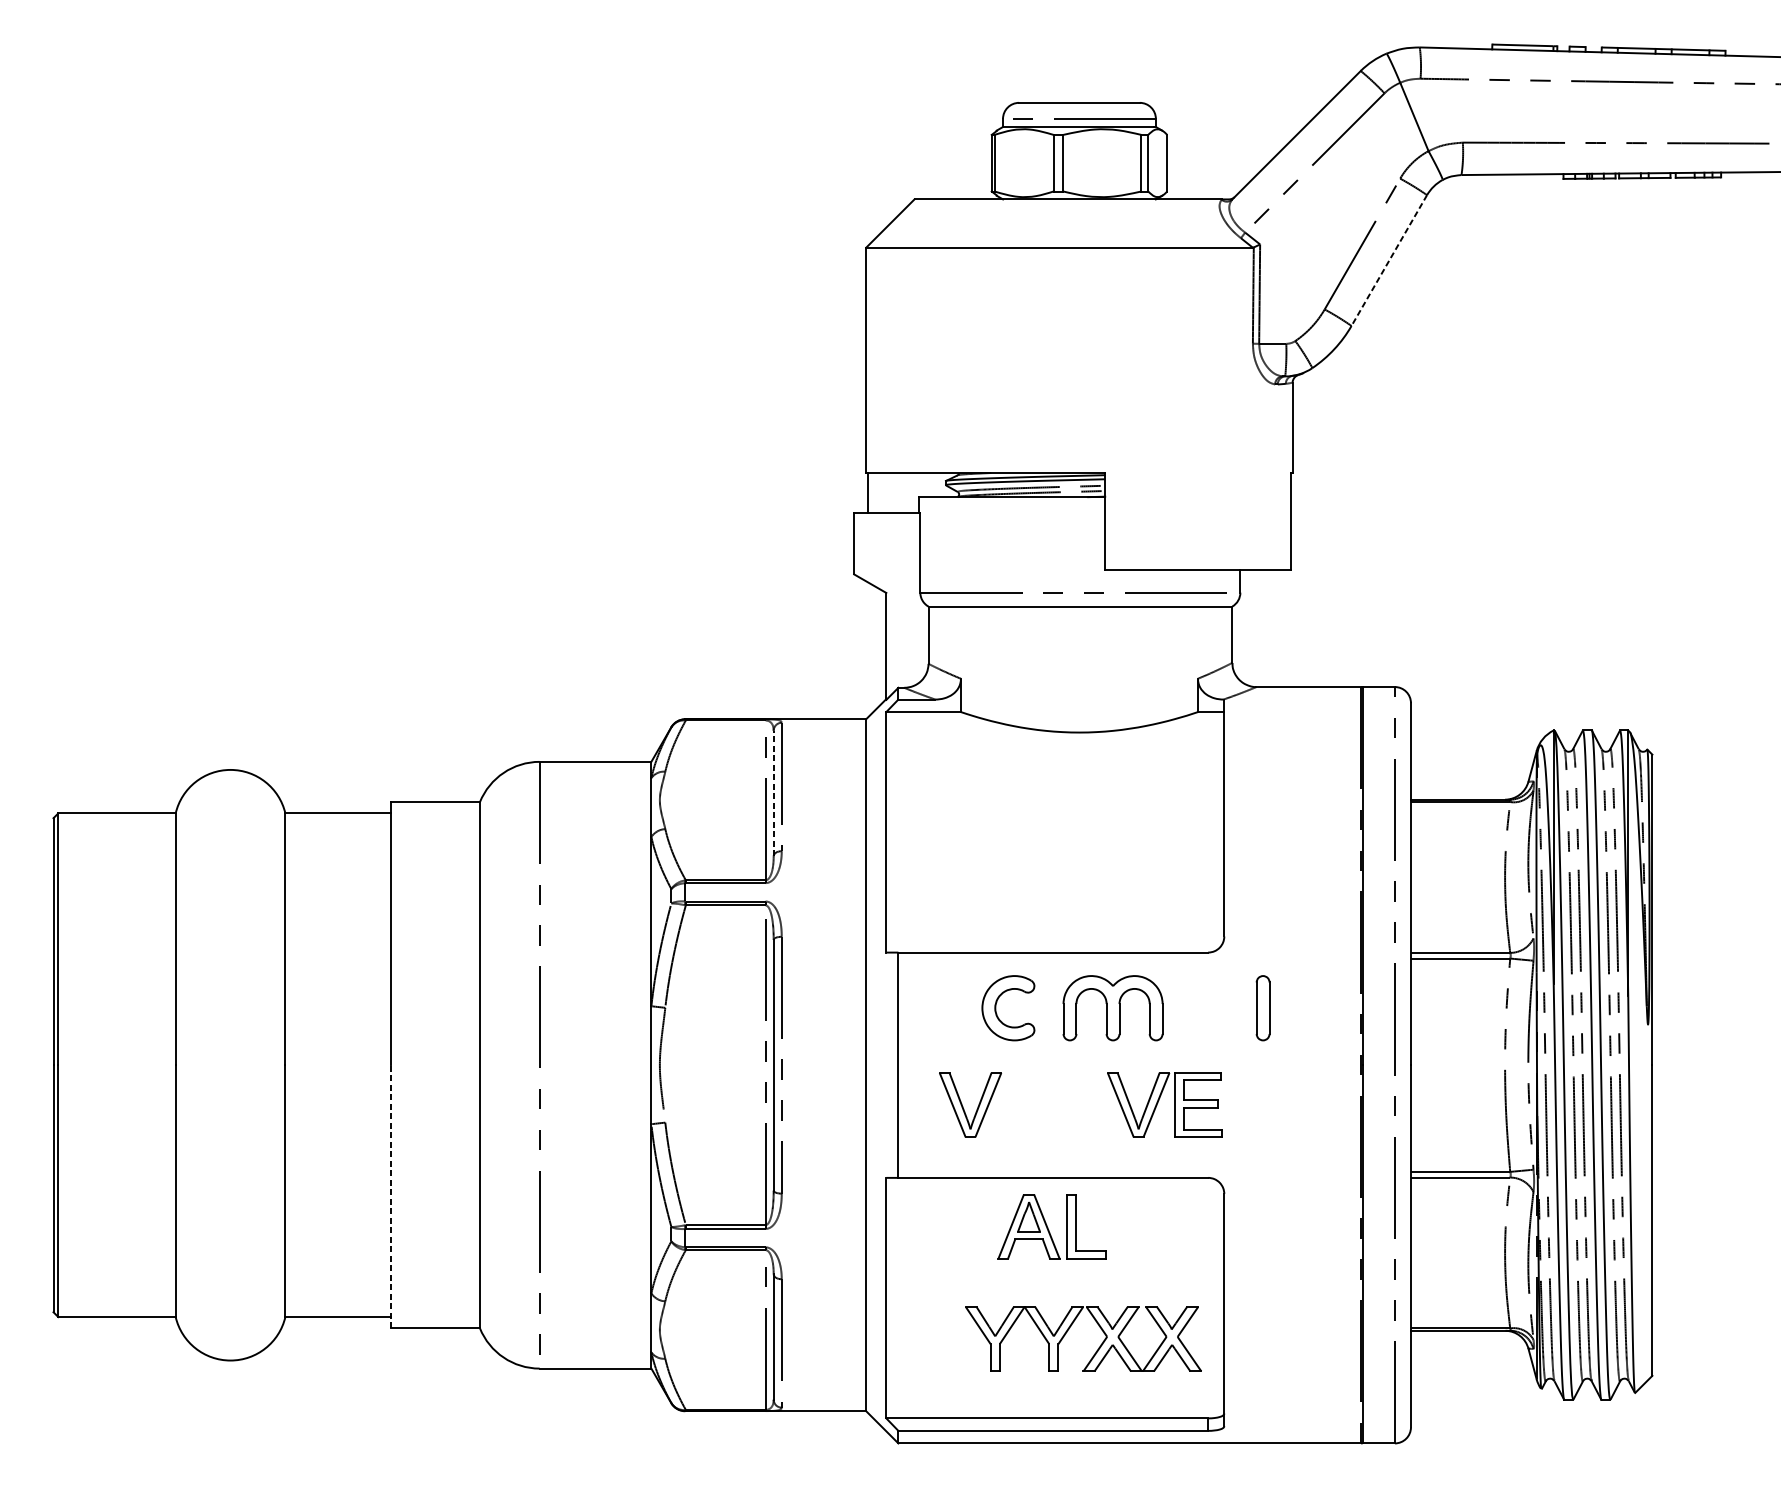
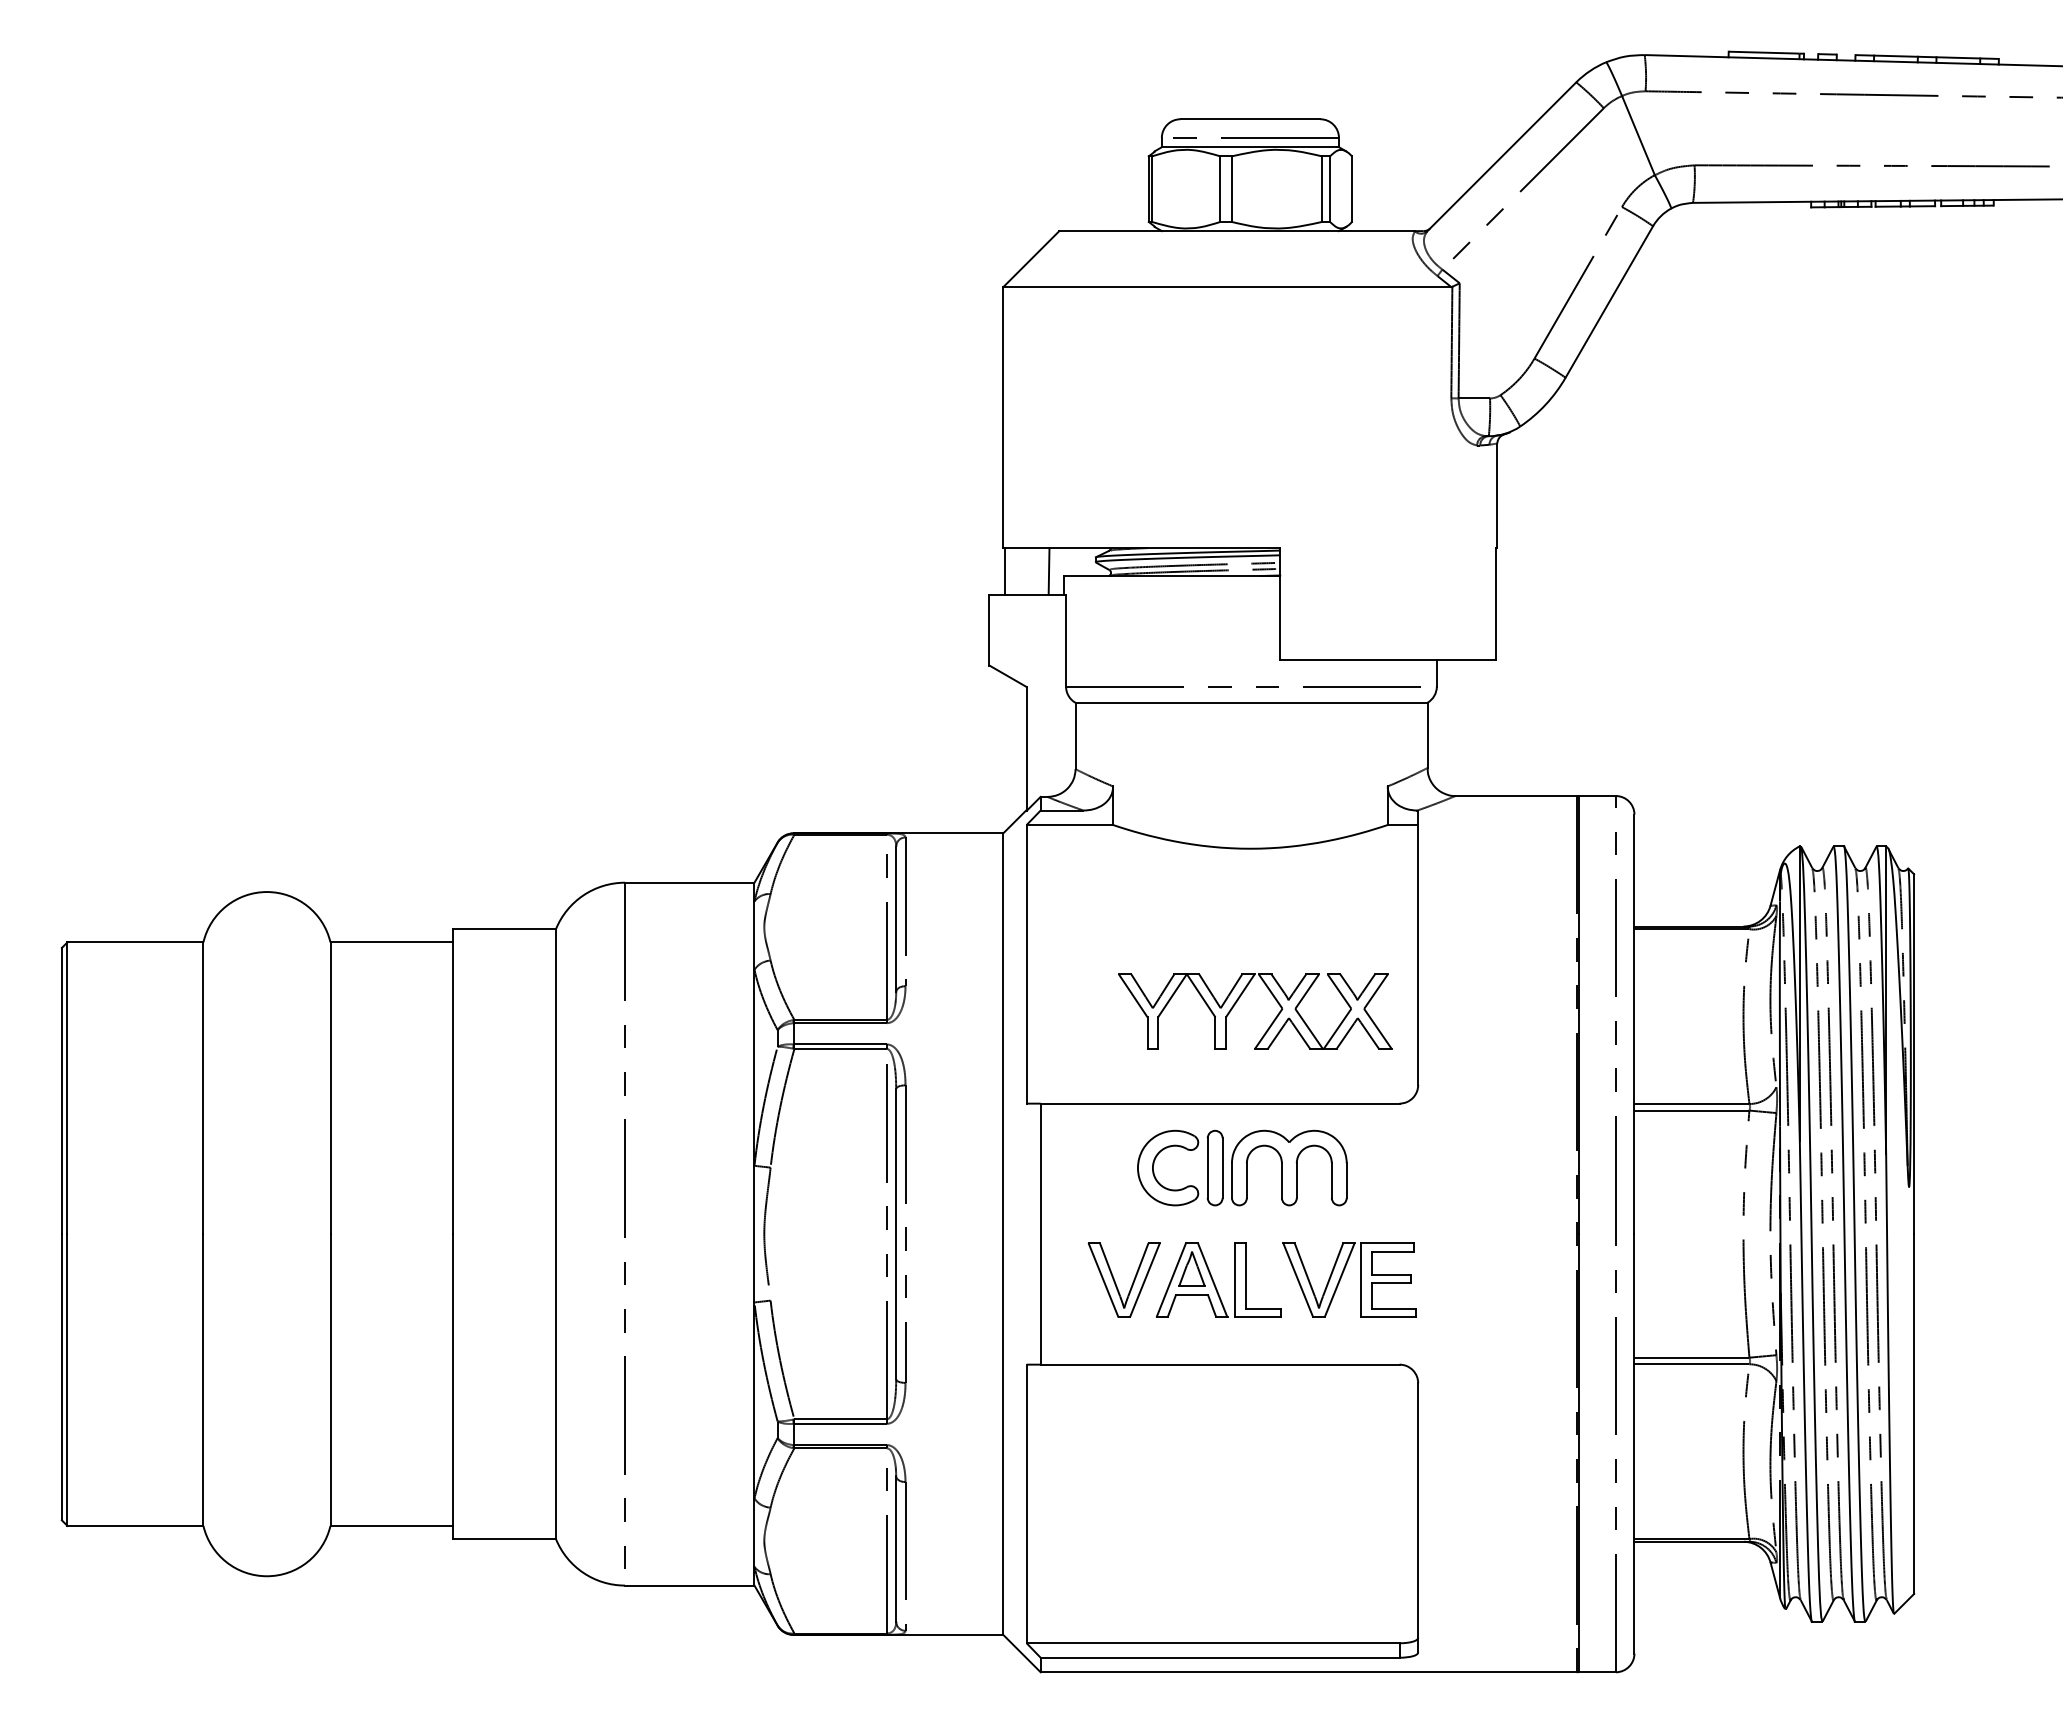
line: (1389, 261) -> (1609, 302), dashed -> solid
line: (905, 493) -> (1048, 571), added
line: (773, 793) -> (896, 919), dashed -> solid
part: (1262, 1007) -> (1214, 1167), moved
line: (391, 1196) -> (453, 1386), dashed -> solid
part: (1051, 1226) -> (1218, 1279), moved
part: (1098, 1347) -> (1272, 1021), moved

